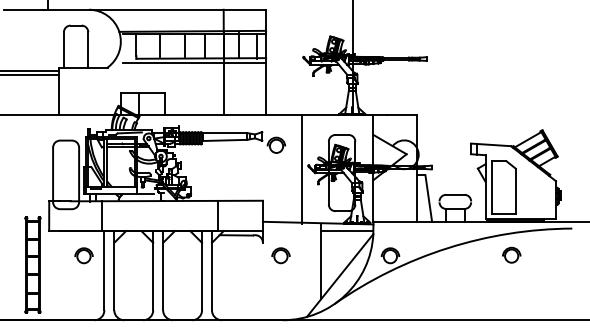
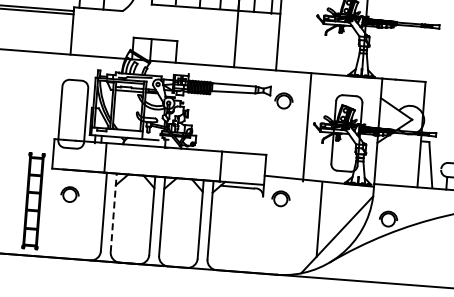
line: (194, 62) -> (209, 12), removed
line: (347, 231) -> (347, 191), removed
part: (83, 255) -> (69, 194), moved
part: (280, 255) -> (280, 198), moved
line: (114, 270) -> (113, 212), solid -> dashed

